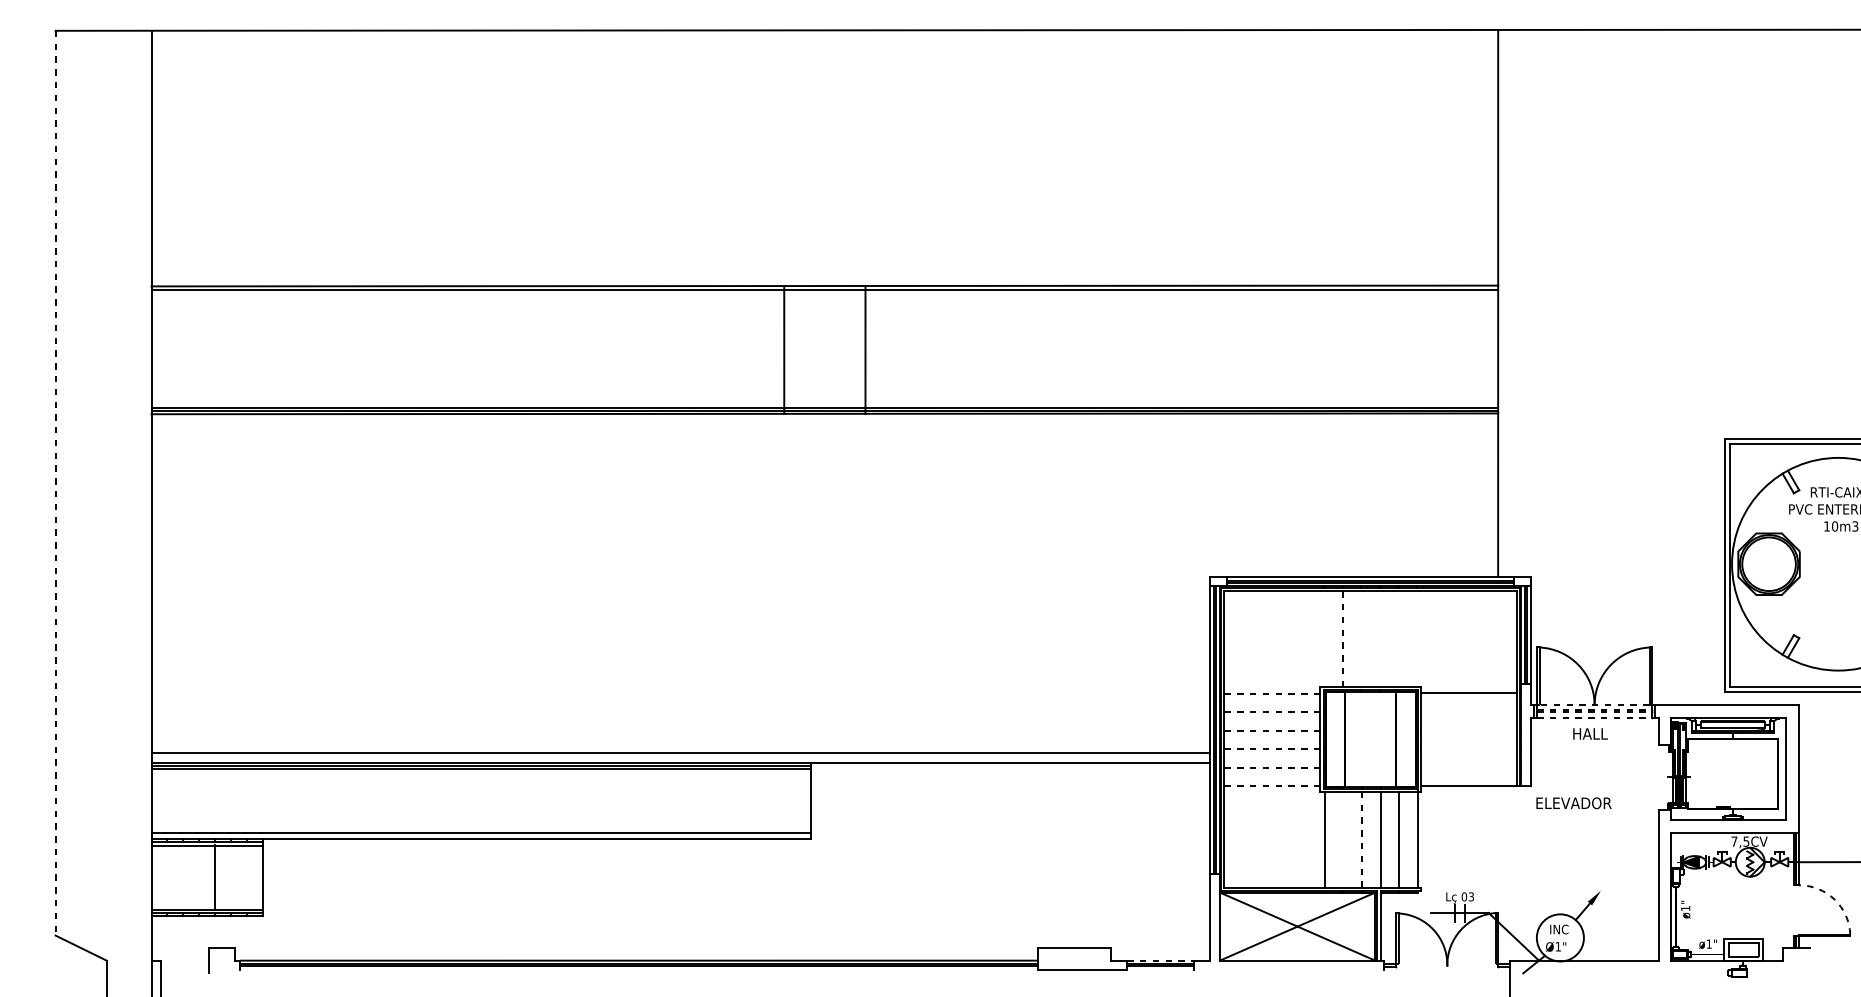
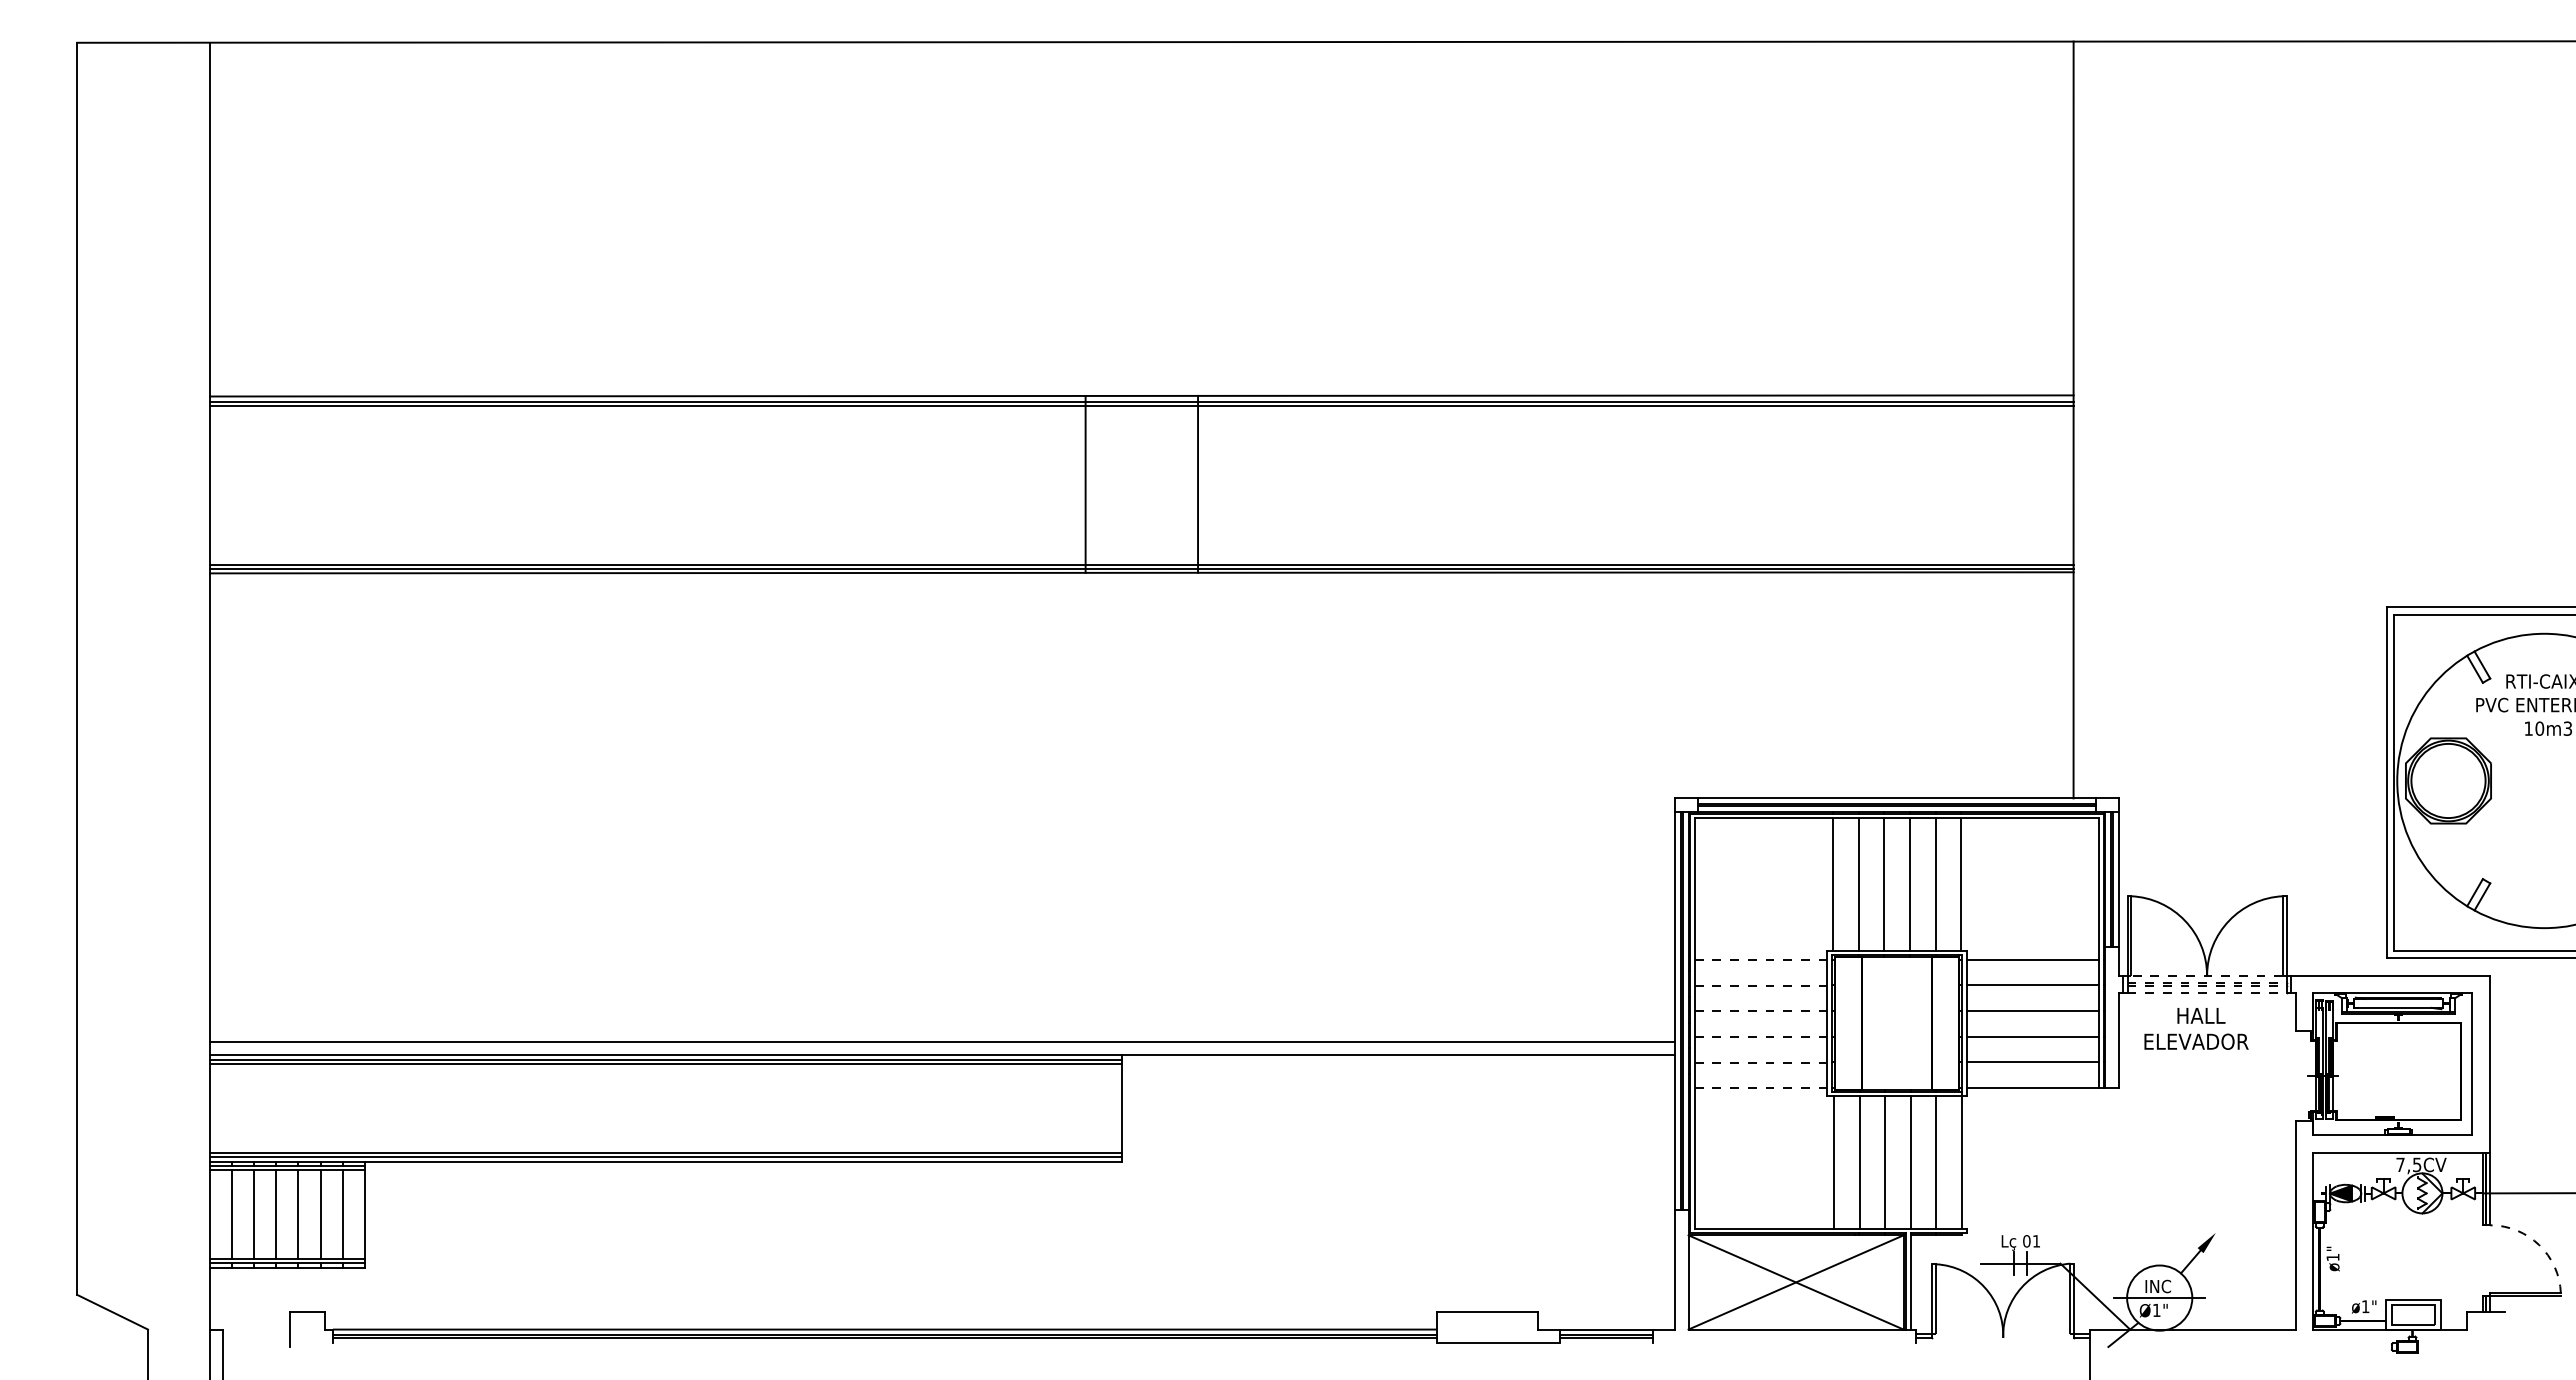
line: (824, 292) -> (1141, 405), added
line: (55, 483) -> (77, 669), dashed -> solid
line: (1323, 639) -> (1832, 884), added
line: (1342, 639) -> (1858, 885), dashed -> solid
line: (1361, 639) -> (1884, 884), added
line: (1379, 639) -> (1909, 884), added
line: (1398, 639) -> (1935, 884), added
line: (1417, 639) -> (1961, 884), added
line: (1468, 712) -> (2032, 985), added
line: (1468, 730) -> (2032, 1011), added
line: (1468, 748) -> (2032, 1036), added
line: (1468, 767) -> (2032, 1062), added
text: (1573, 803) -> (2196, 1041), moved
line: (480, 836) -> (665, 1157), added
line: (1343, 839) -> (1859, 1162), added
line: (1362, 839) -> (1885, 1161), dashed -> solid
line: (167, 876) -> (232, 1213), added
line: (183, 876) -> (254, 1213), added
line: (199, 876) -> (276, 1213), added
line: (231, 876) -> (320, 1213), added
line: (247, 876) -> (342, 1213), added
text: (1471, 897) -> (2036, 1241), 03 -> 01
line: (1560, 938) -> (2159, 1298), added
line: (1161, 960) -> (1607, 1329), dashed -> solid

